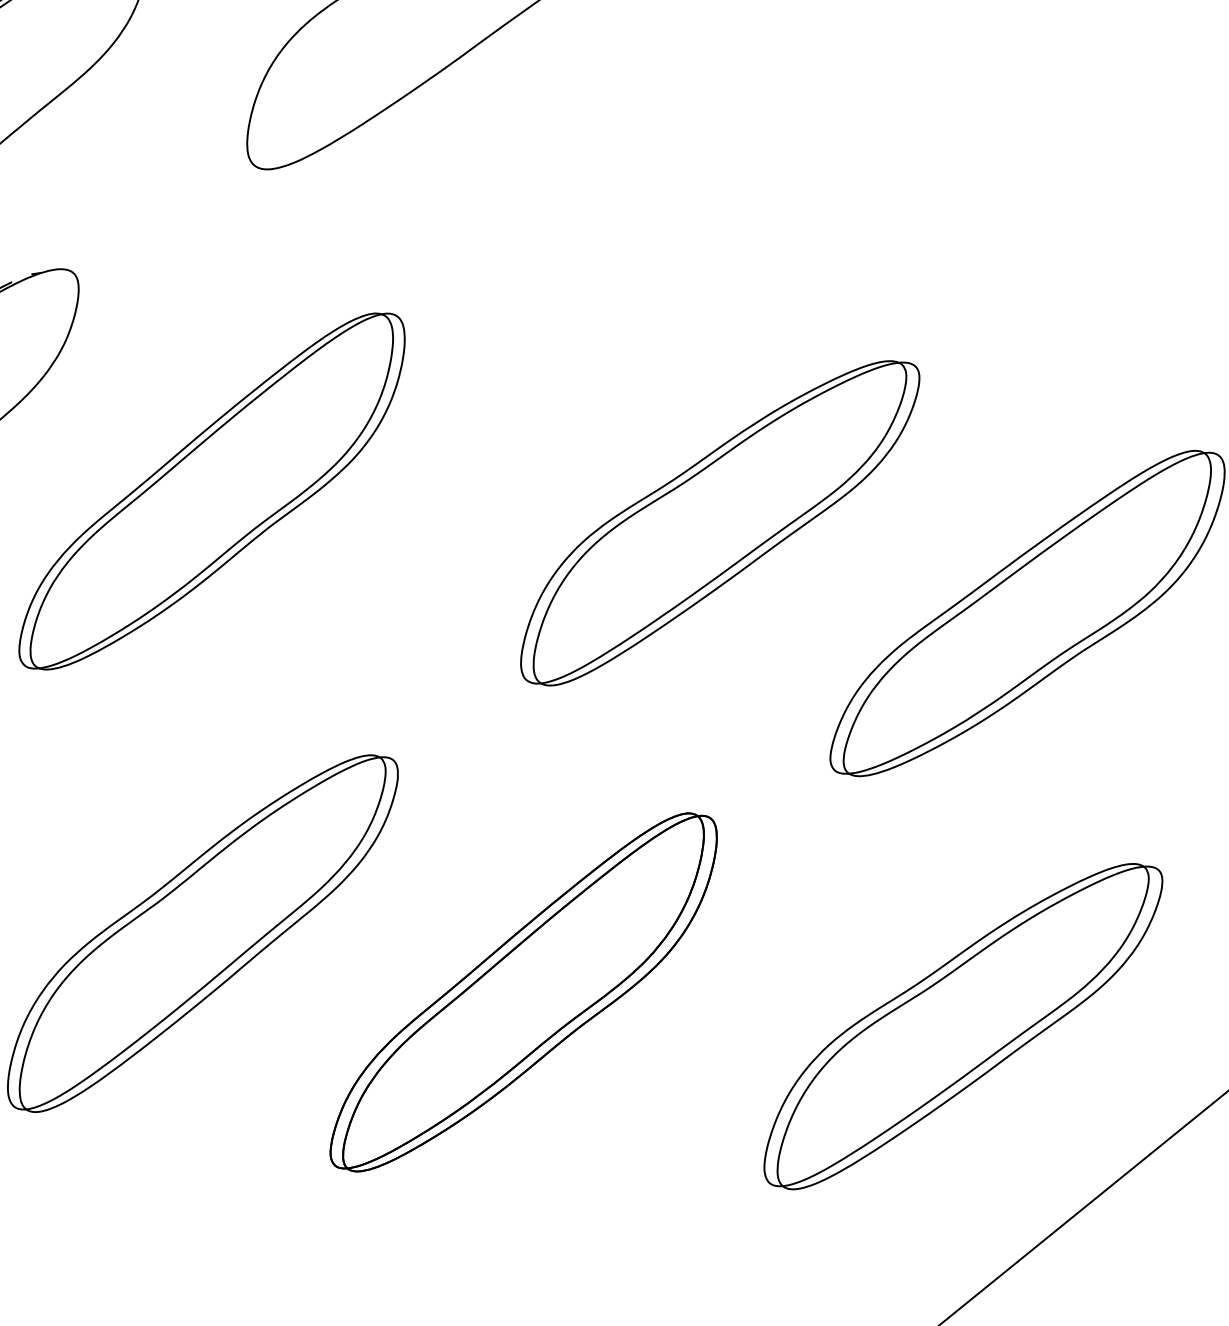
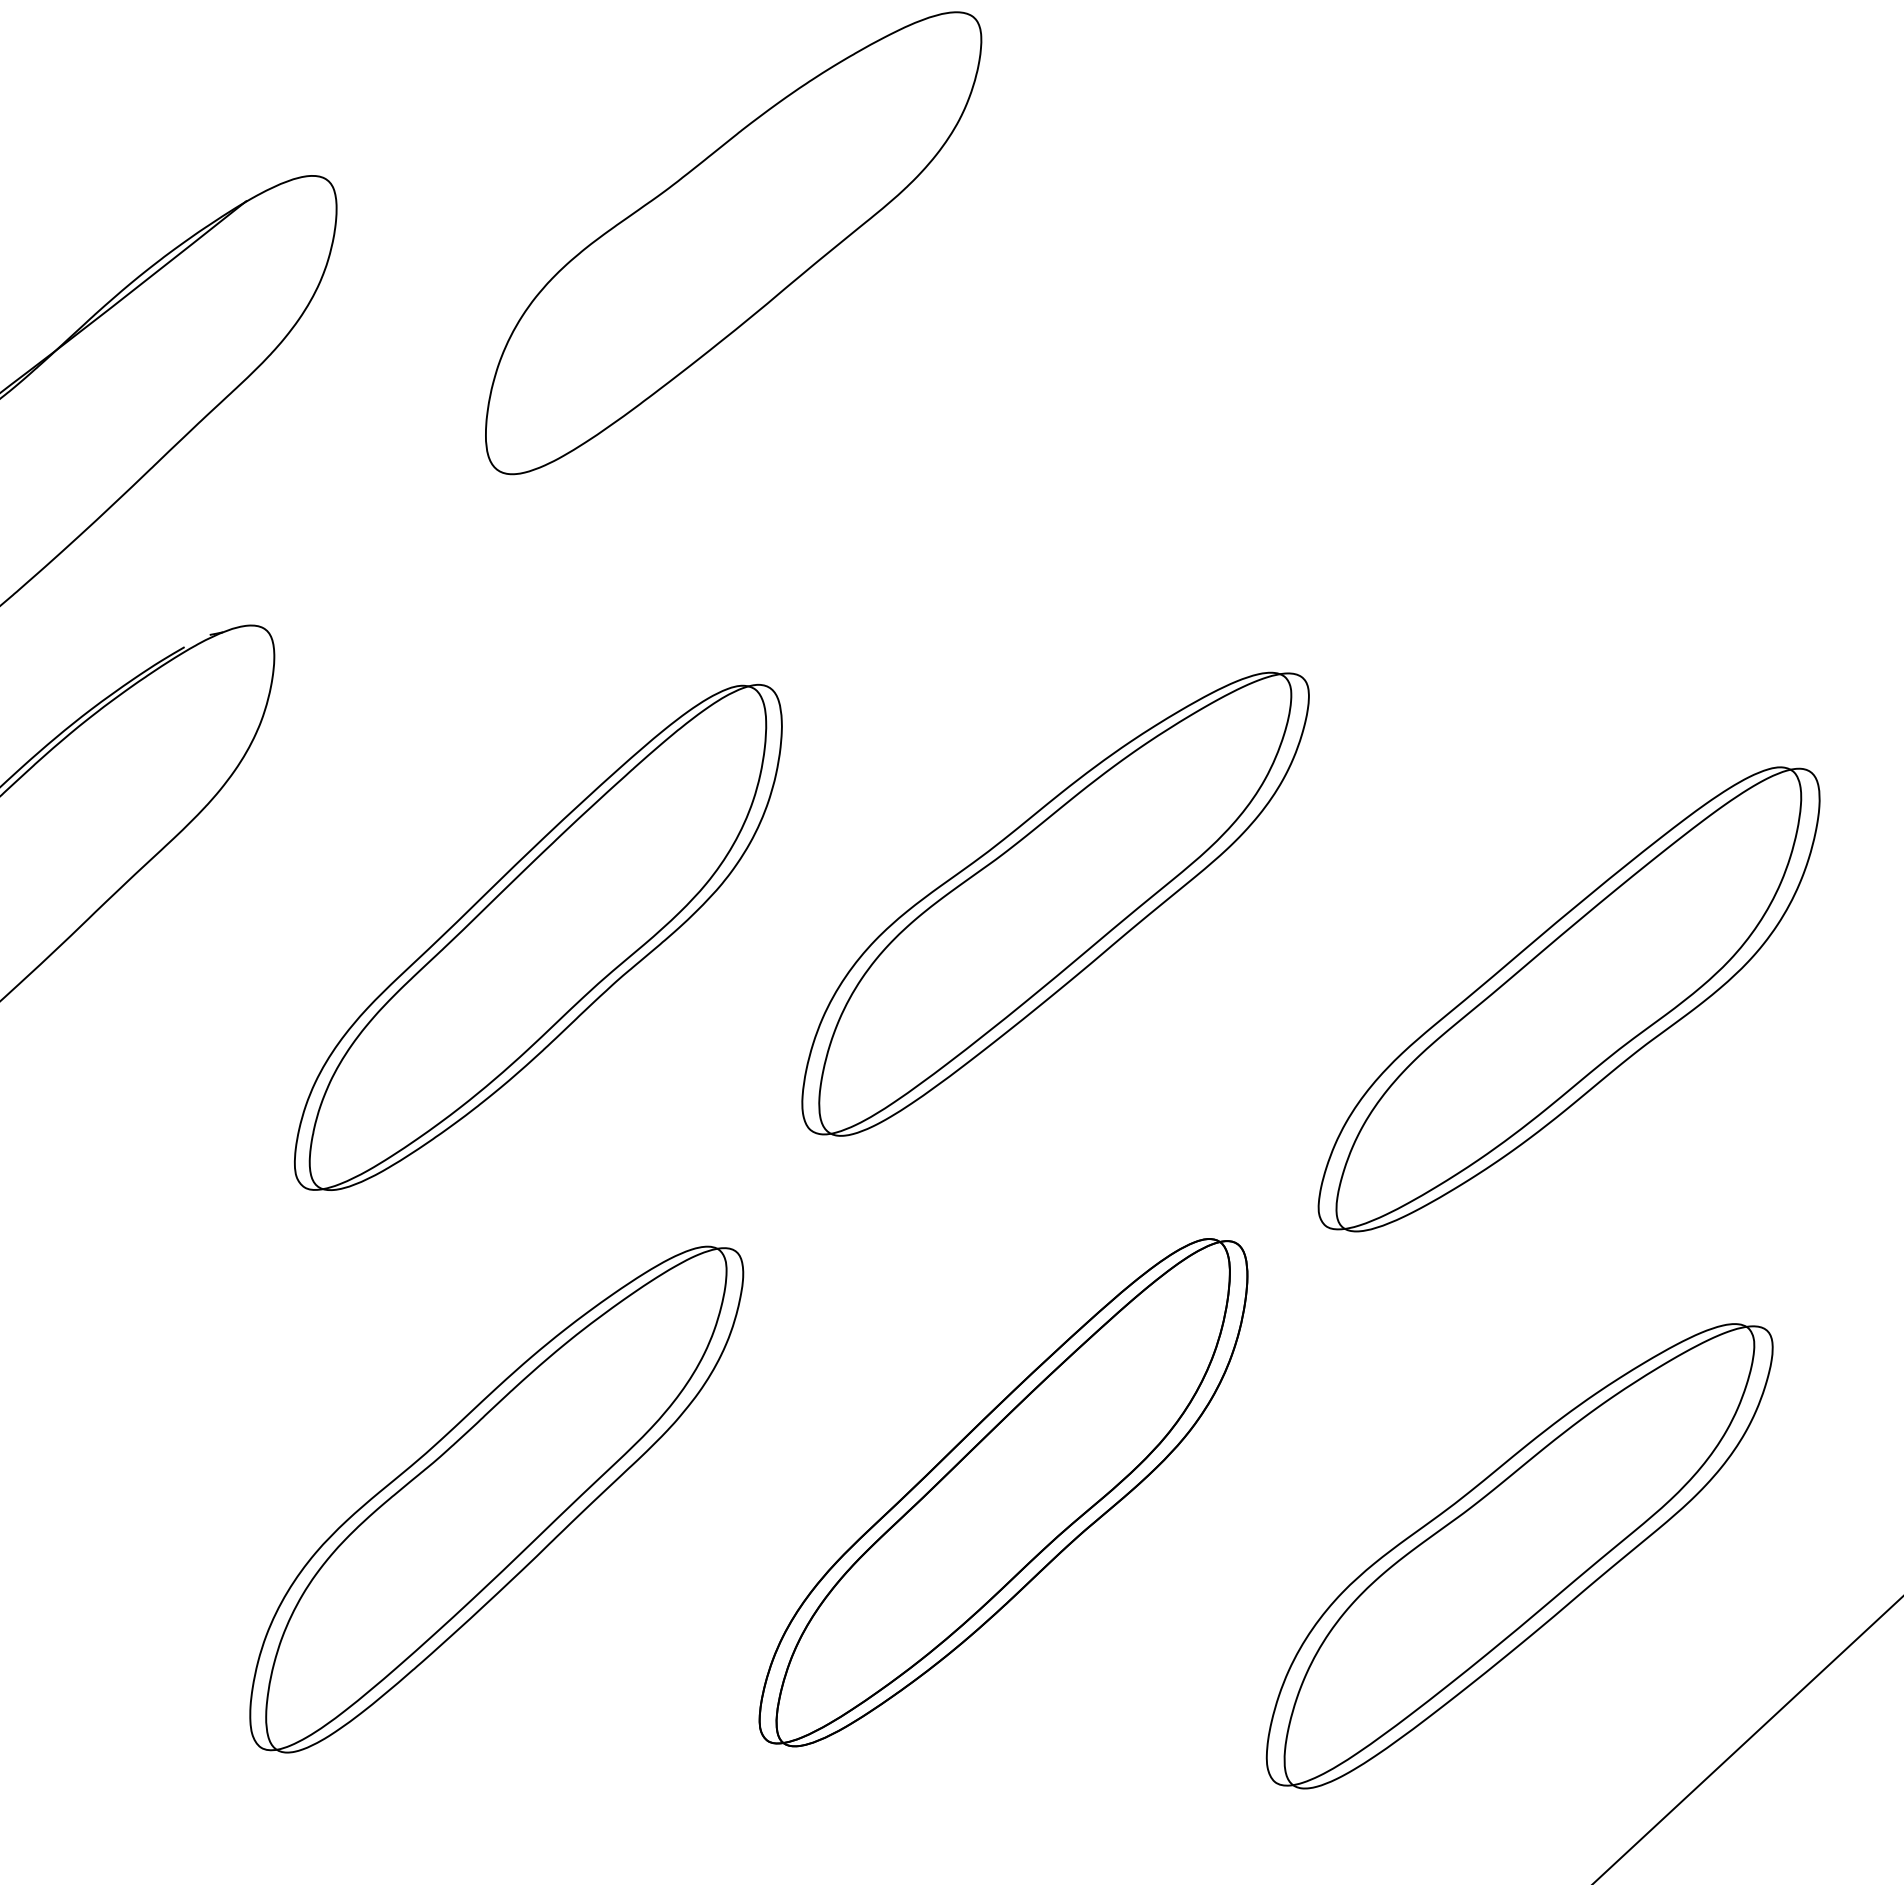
part: (212, 491) -> (538, 937), moved
part: (719, 522) -> (1055, 903), moved
part: (523, 992) -> (1003, 1492), moved

